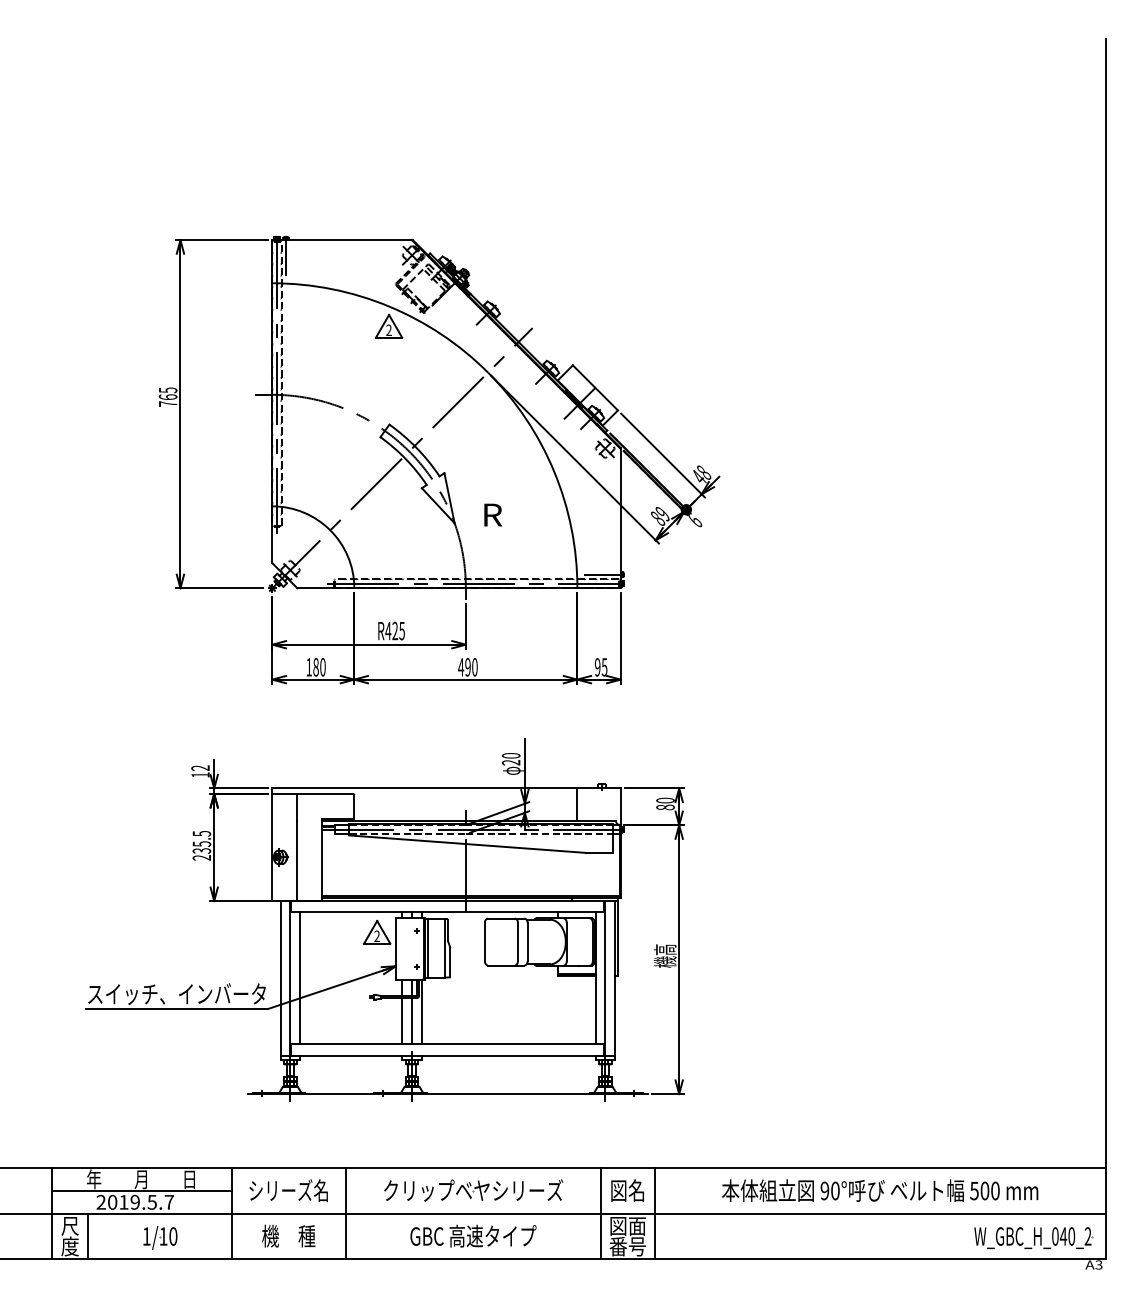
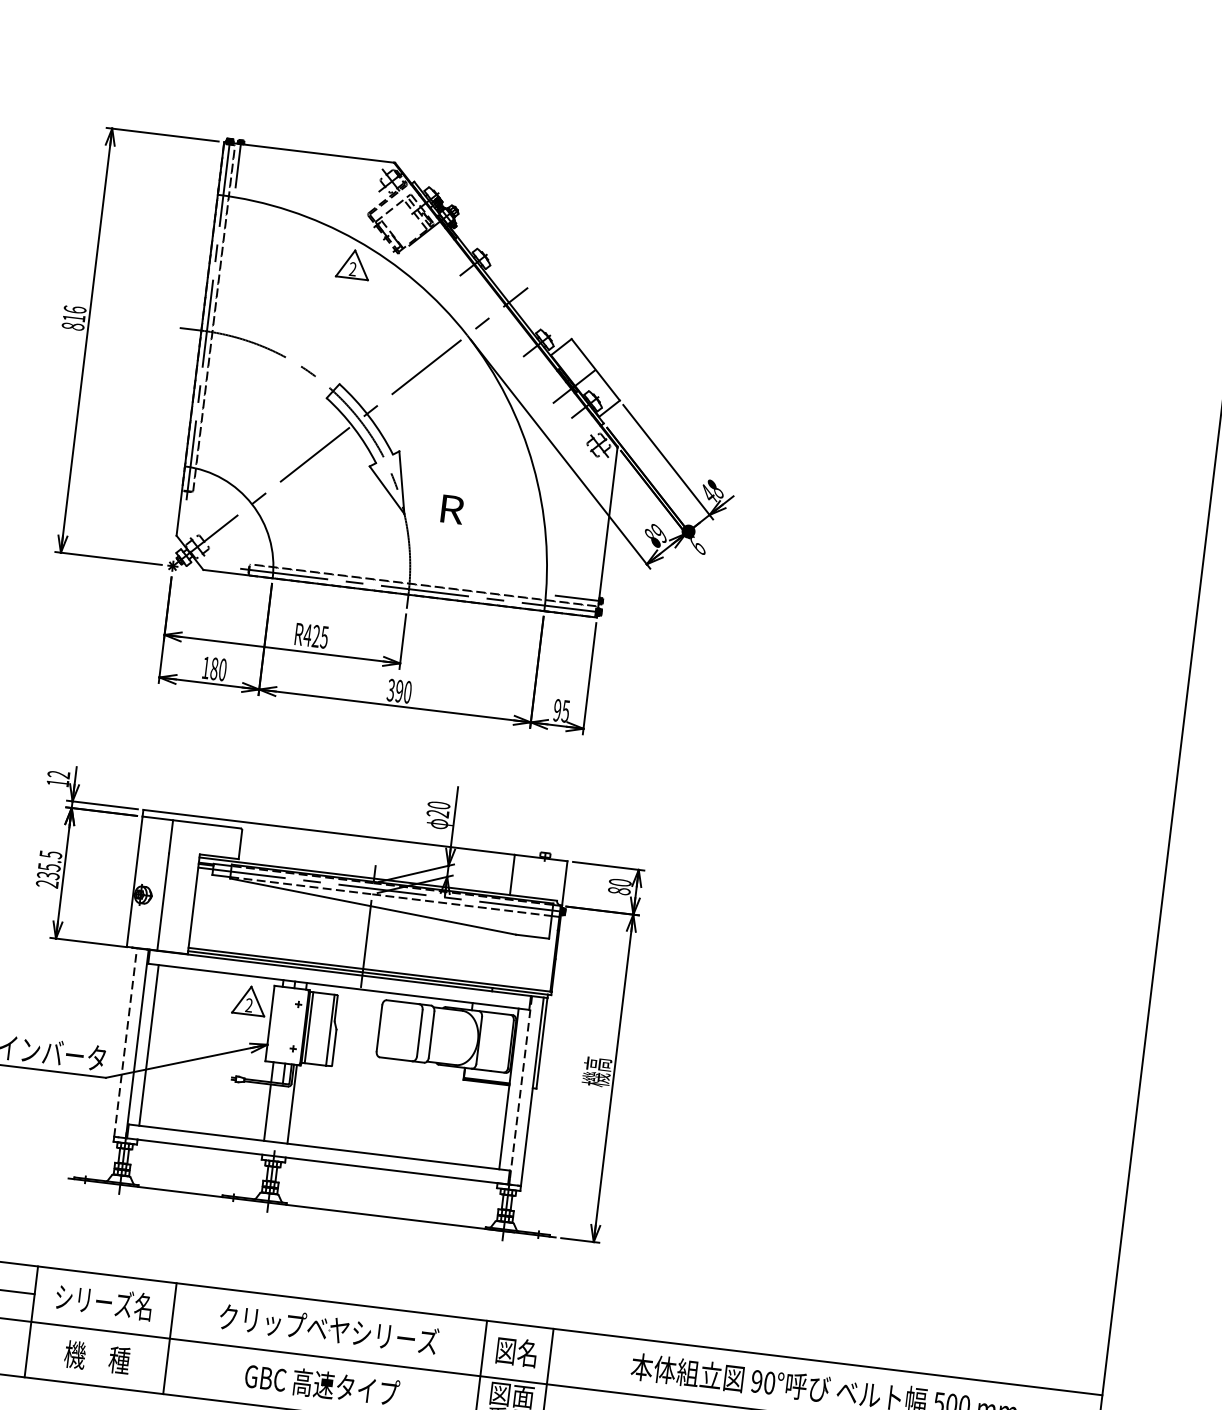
text: (167, 396) -> (73, 317), 765 -> 816
text: (461, 667) -> (391, 690), 490 -> 390
line: (280, 977) -> (125, 1041), solid -> dashed
line: (605, 978) -> (521, 1090), solid -> dashed
line: (412, 1020) -> (279, 1113), removed

